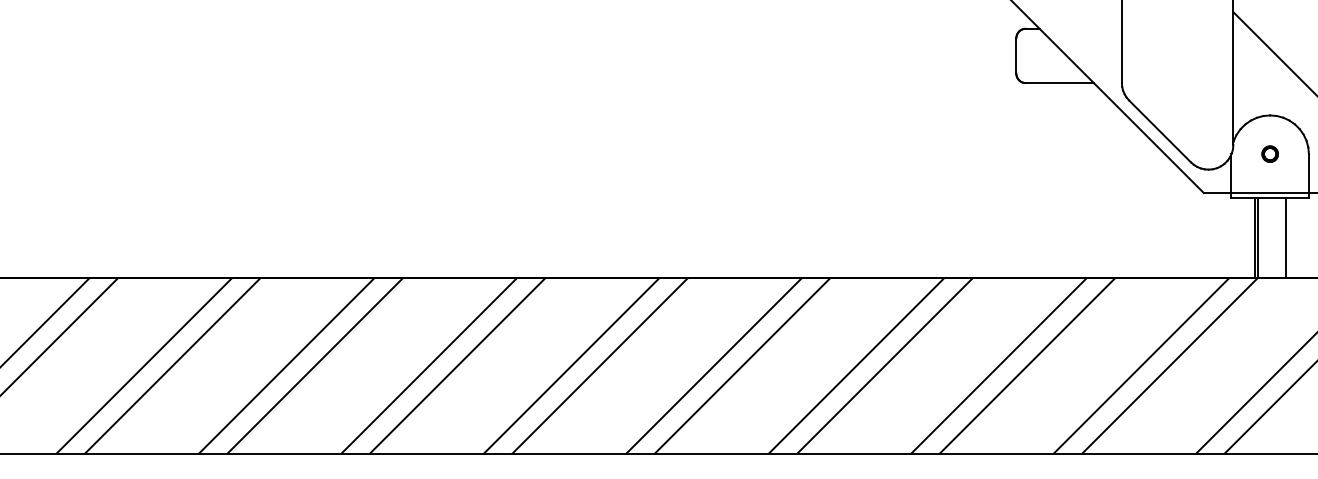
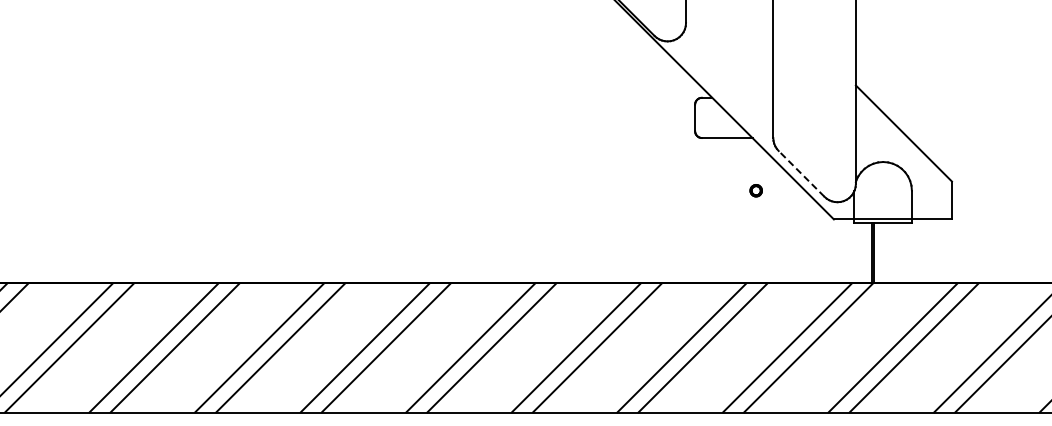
line: (1159, 130) -> (801, 173), solid -> dashed
part: (1269, 153) -> (755, 190), moved
line: (1285, 237) -> (894, 252), removed

